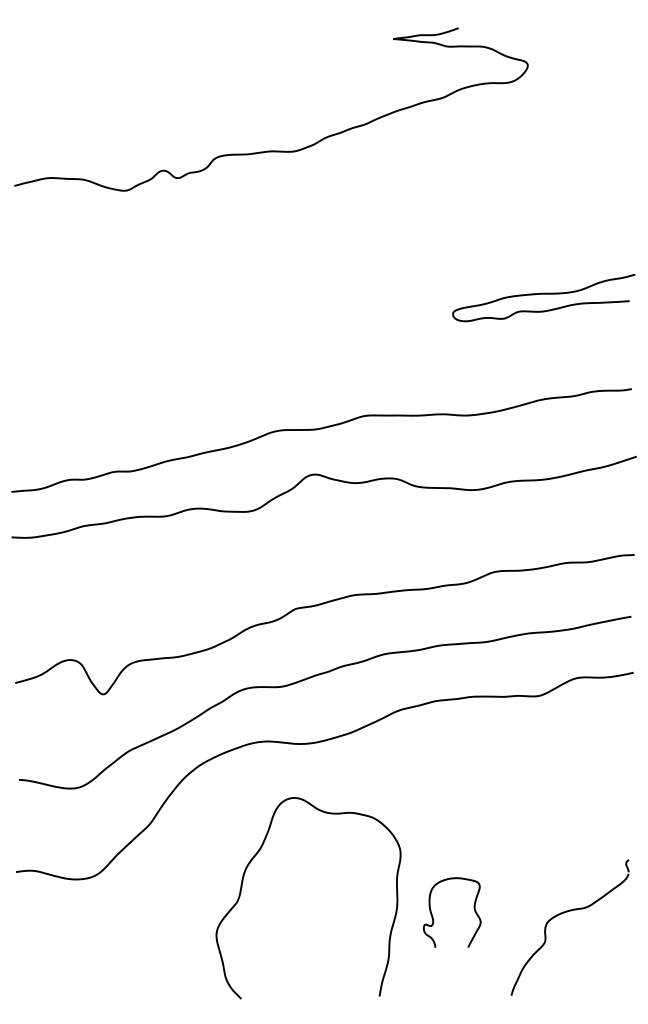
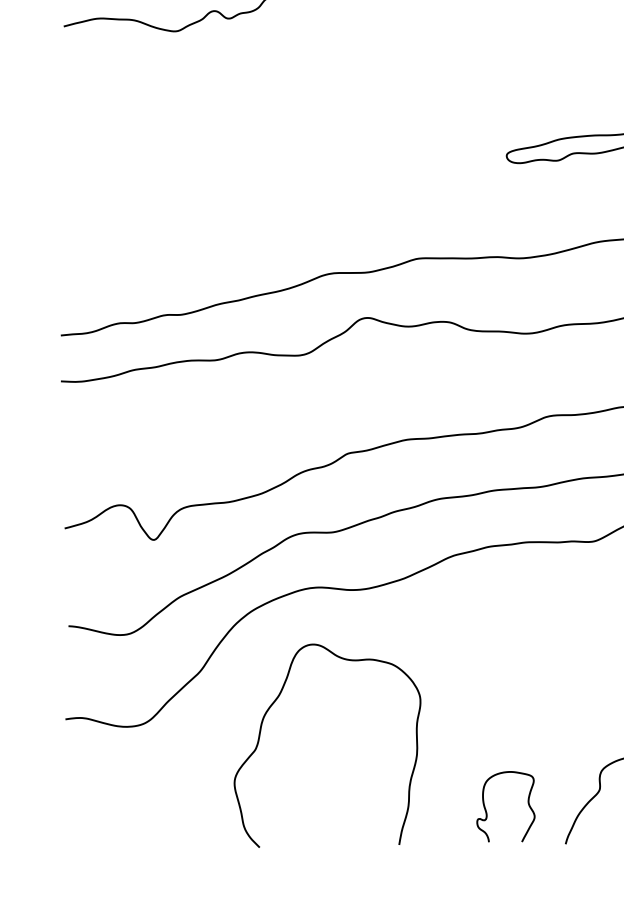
curve: (242, 887) -> (260, 734), moved
curve: (433, 916) -> (487, 810), moved

